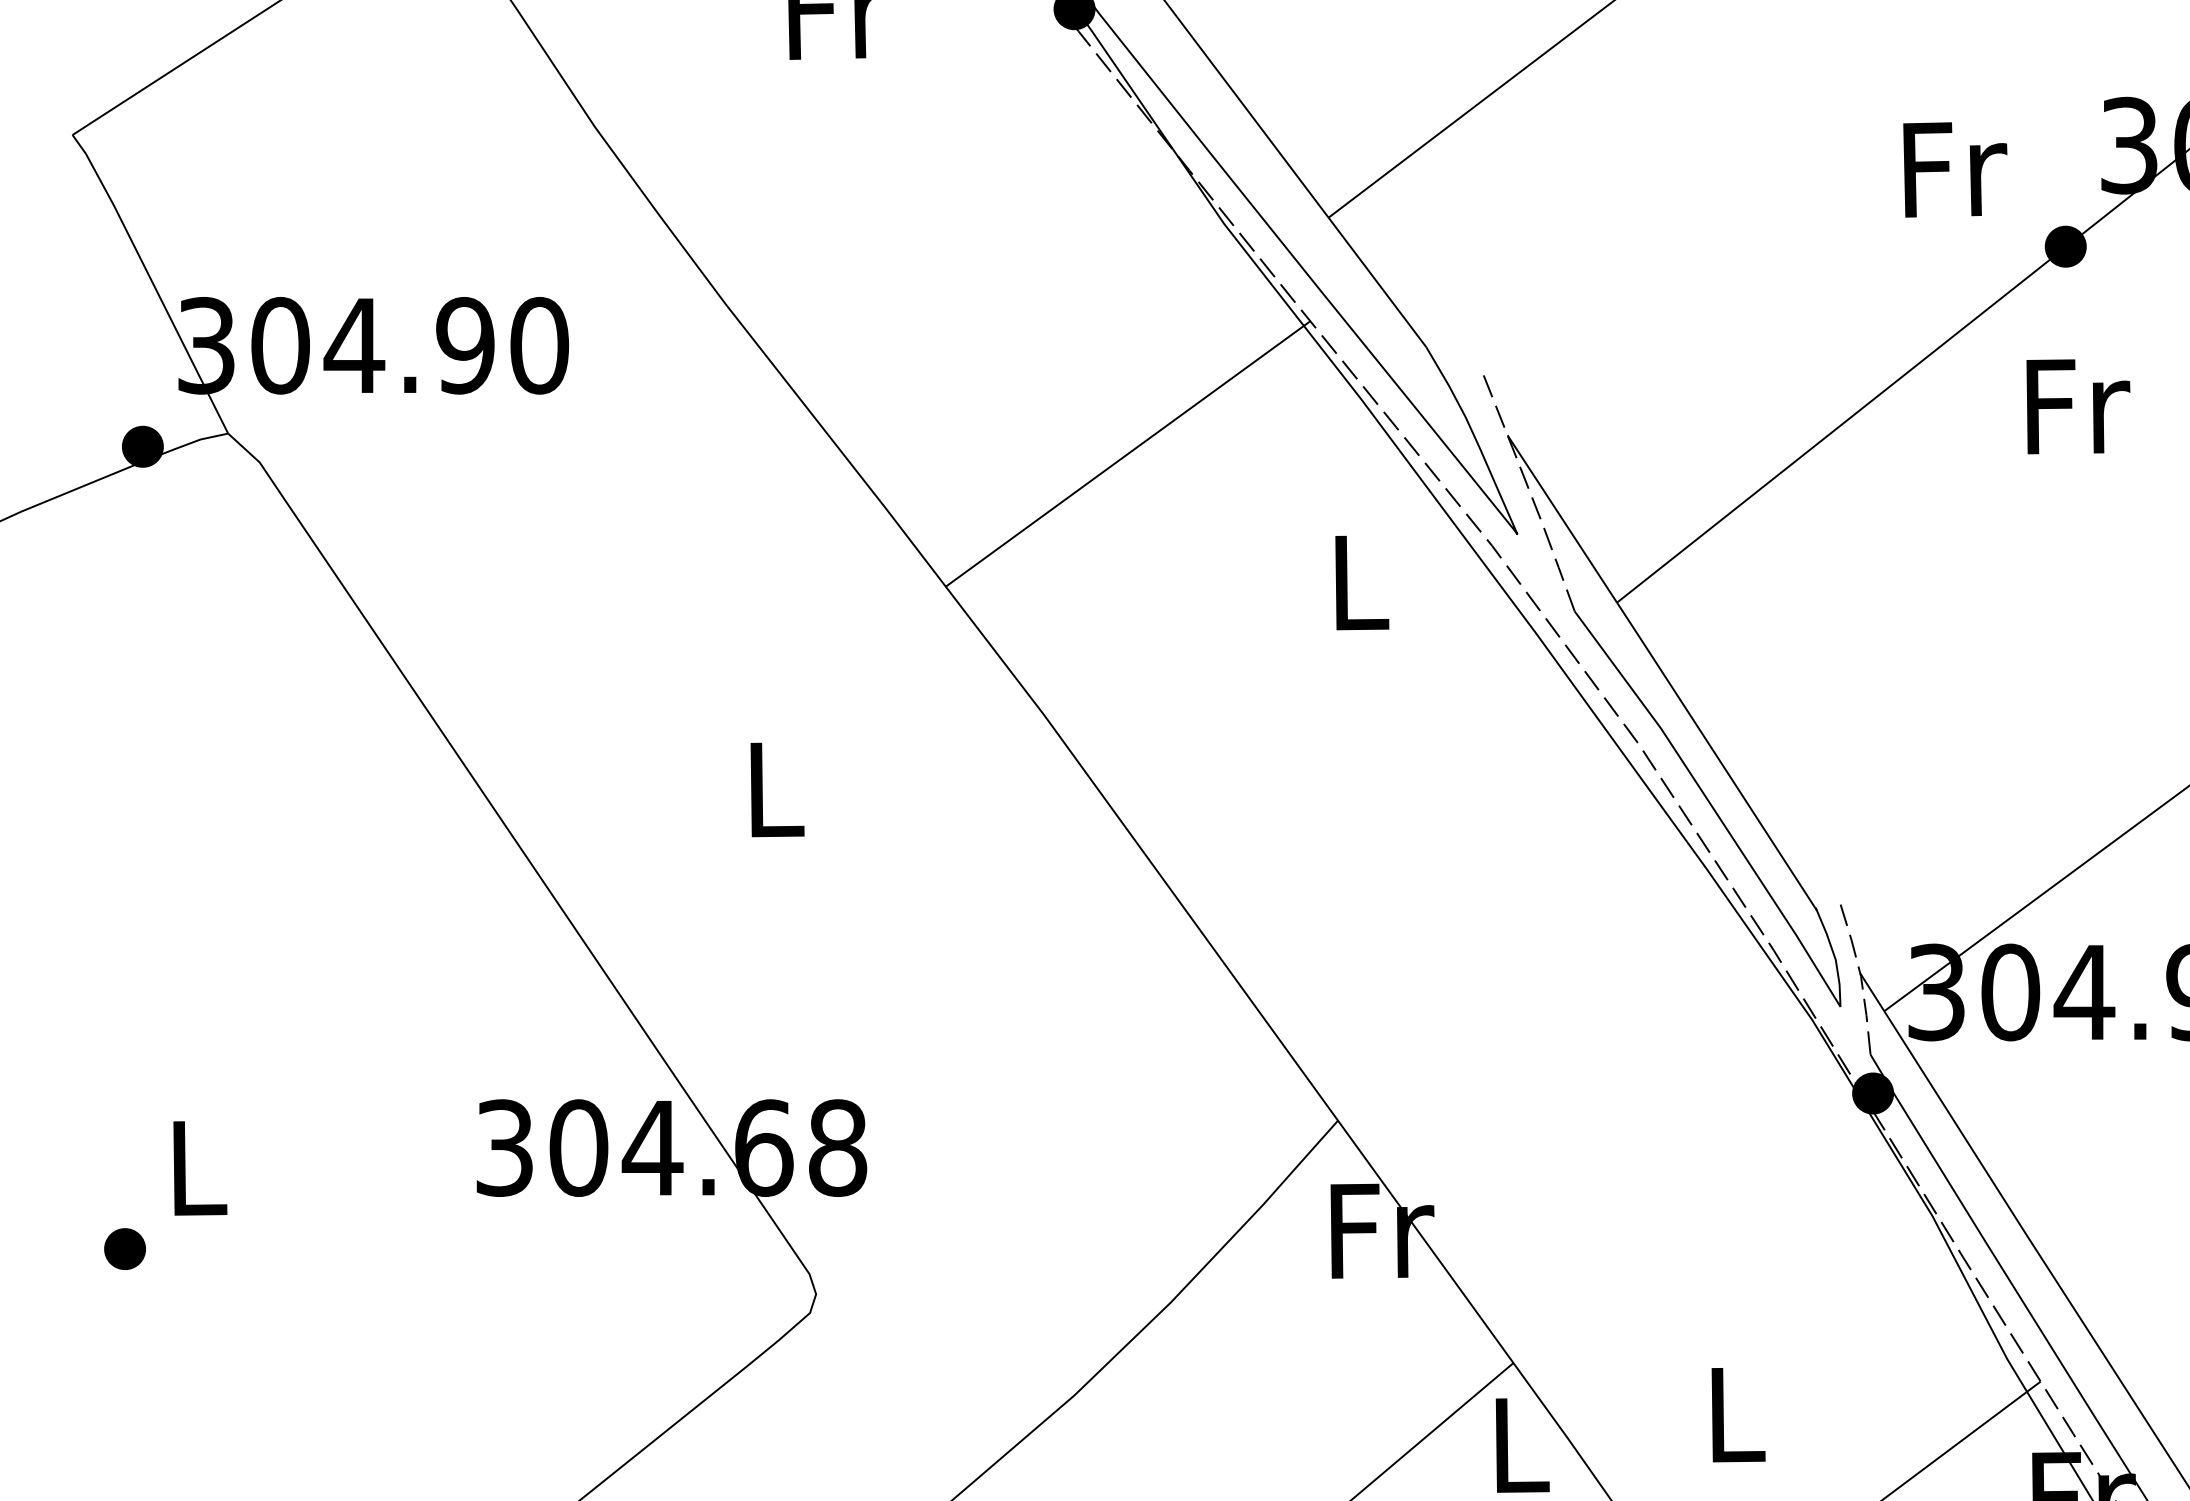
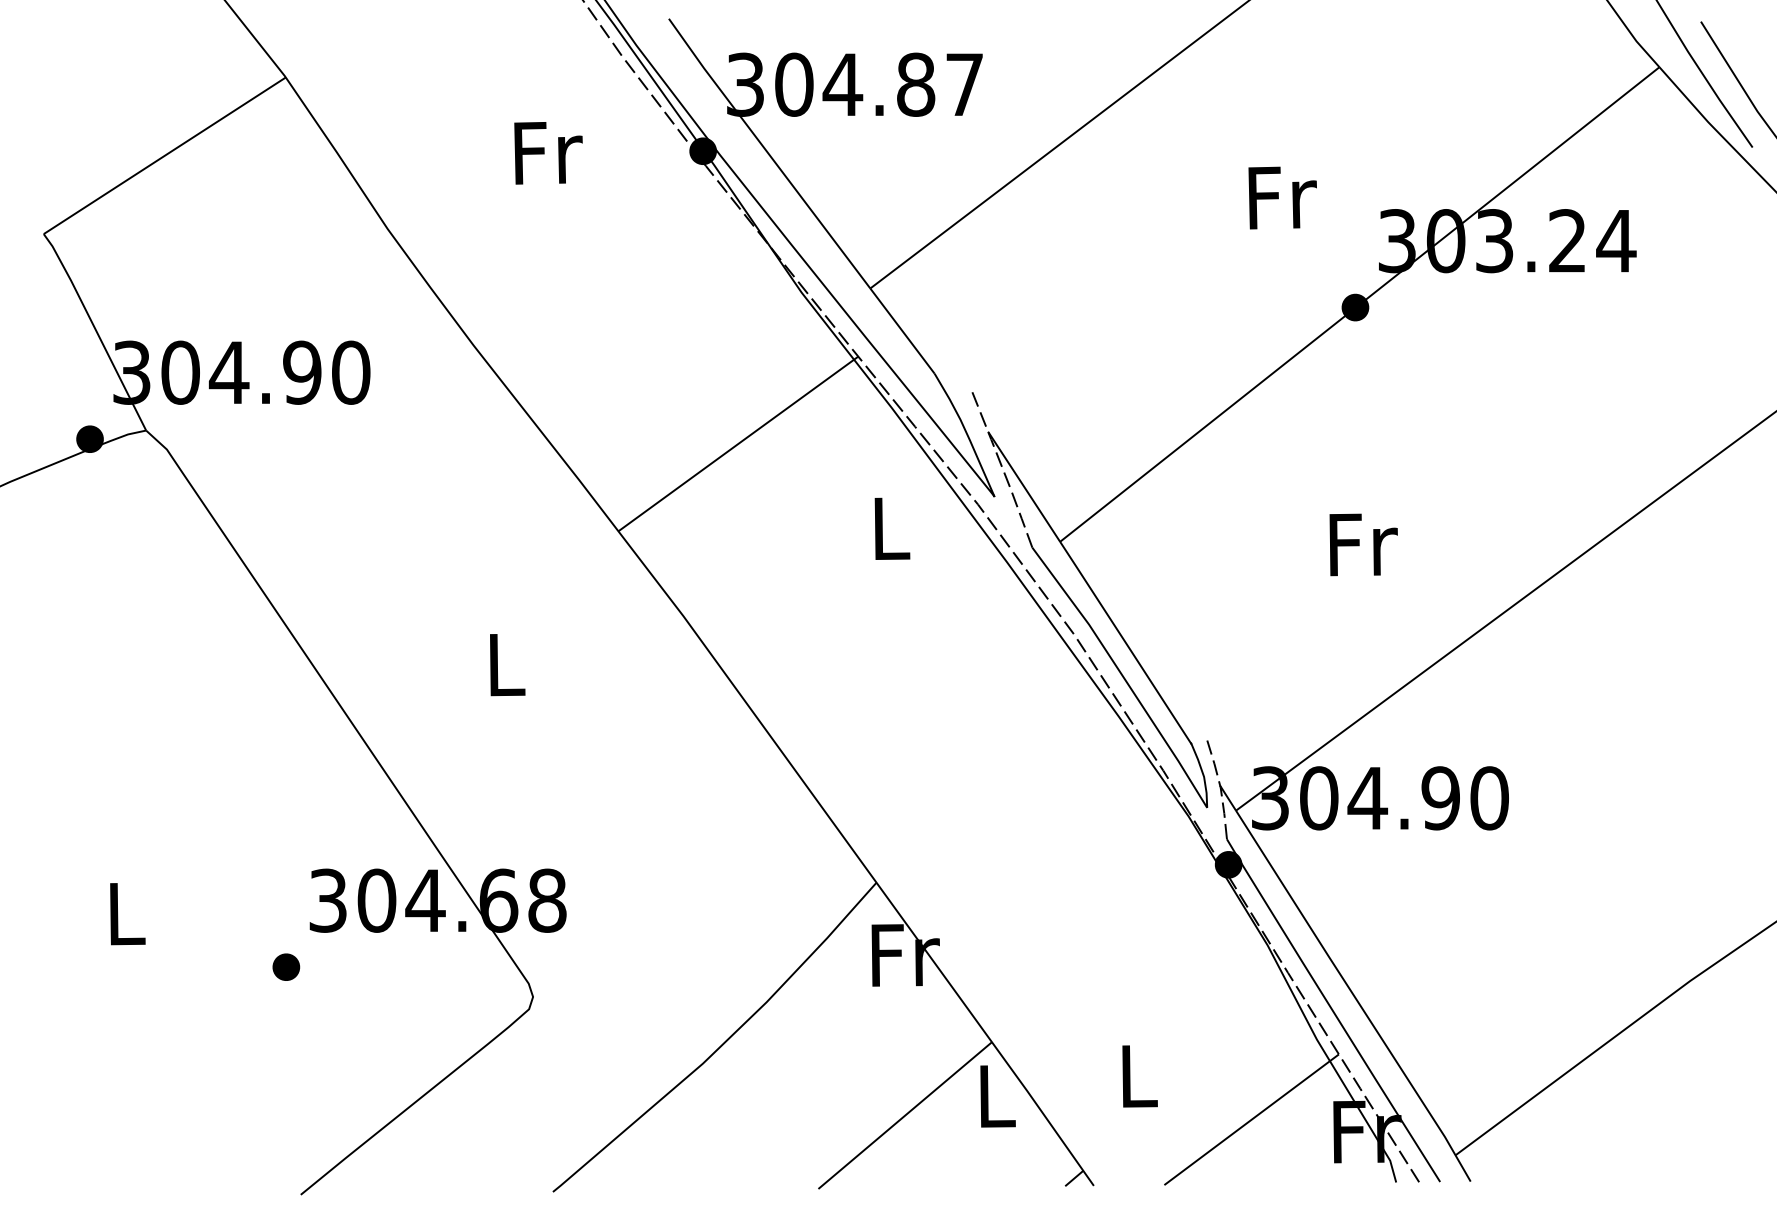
text: (1954, 169) -> (1282, 197), moved
text: (2078, 406) -> (1363, 544), moved
part: (125, 1248) -> (286, 966), moved

